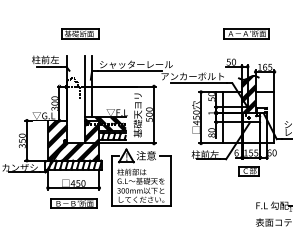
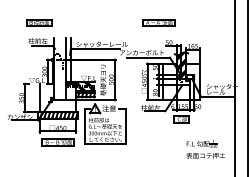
part: (80, 33) -> (39, 22), moved
part: (246, 33) -> (158, 22), moved
hatch: (73, 139) -> (57, 97), removed

